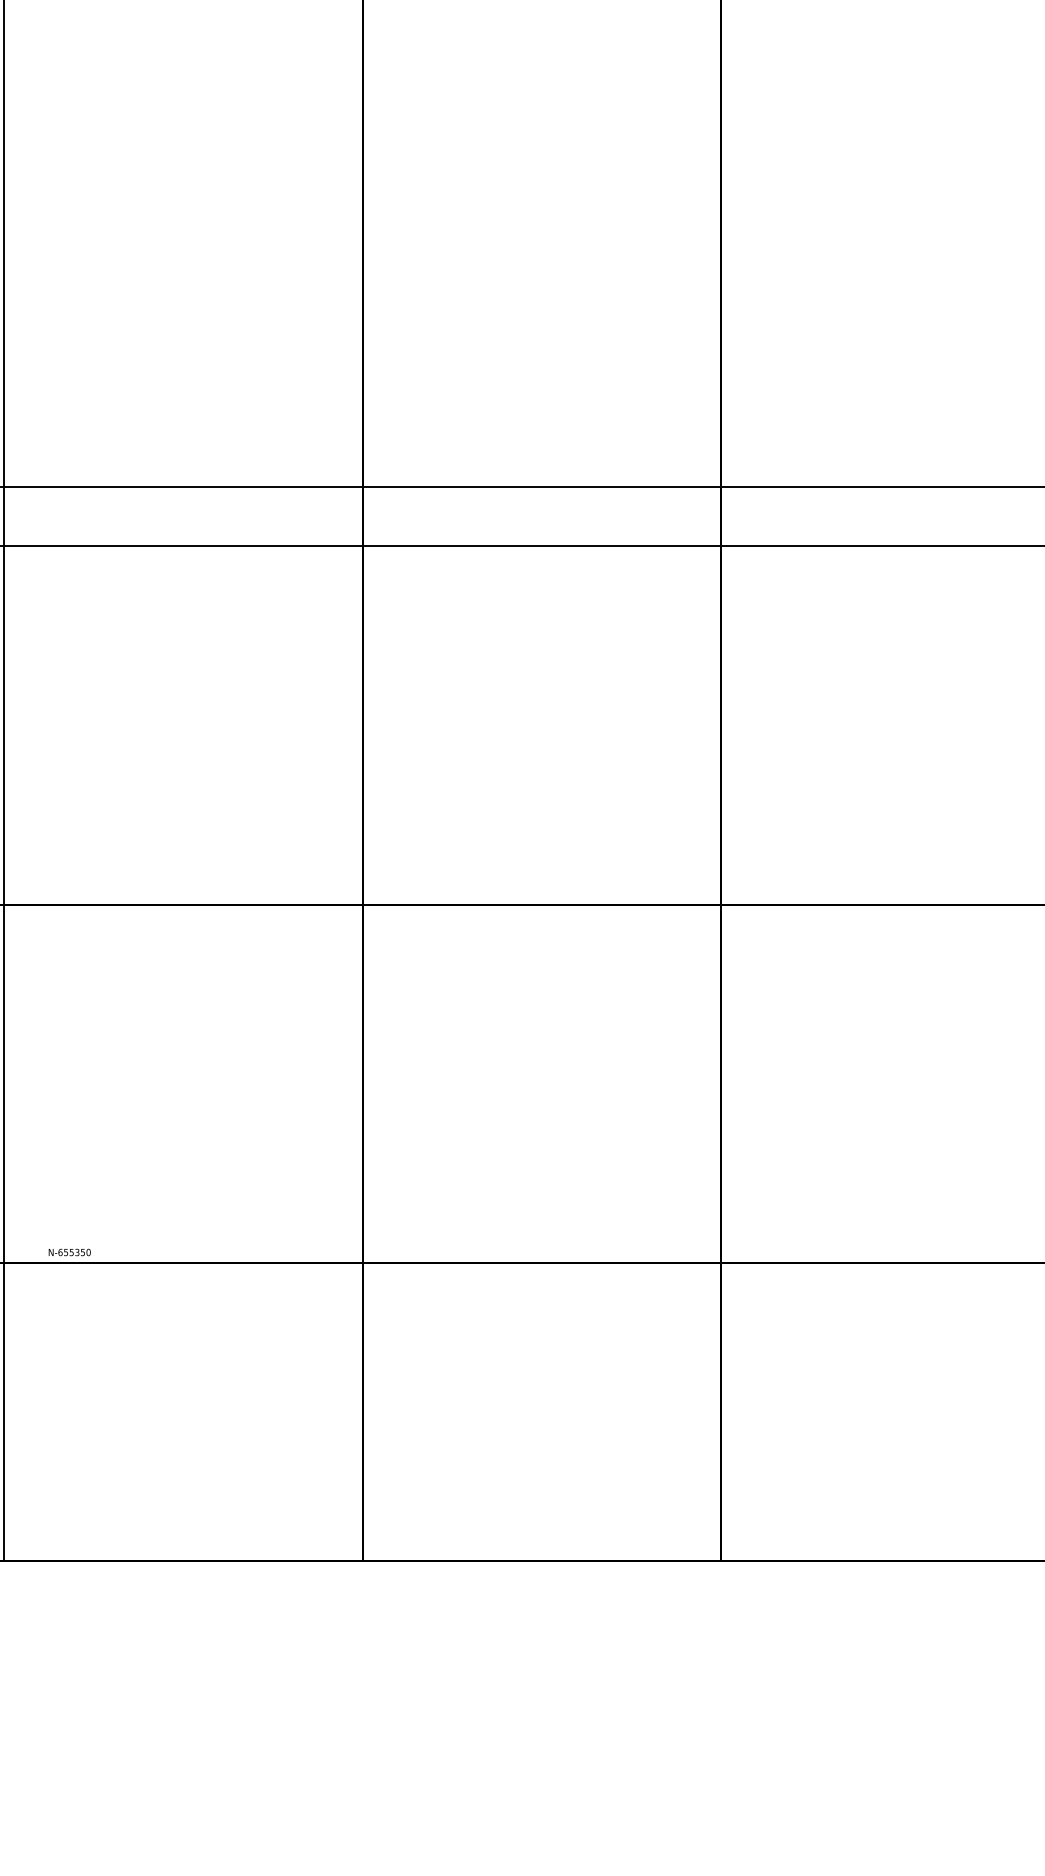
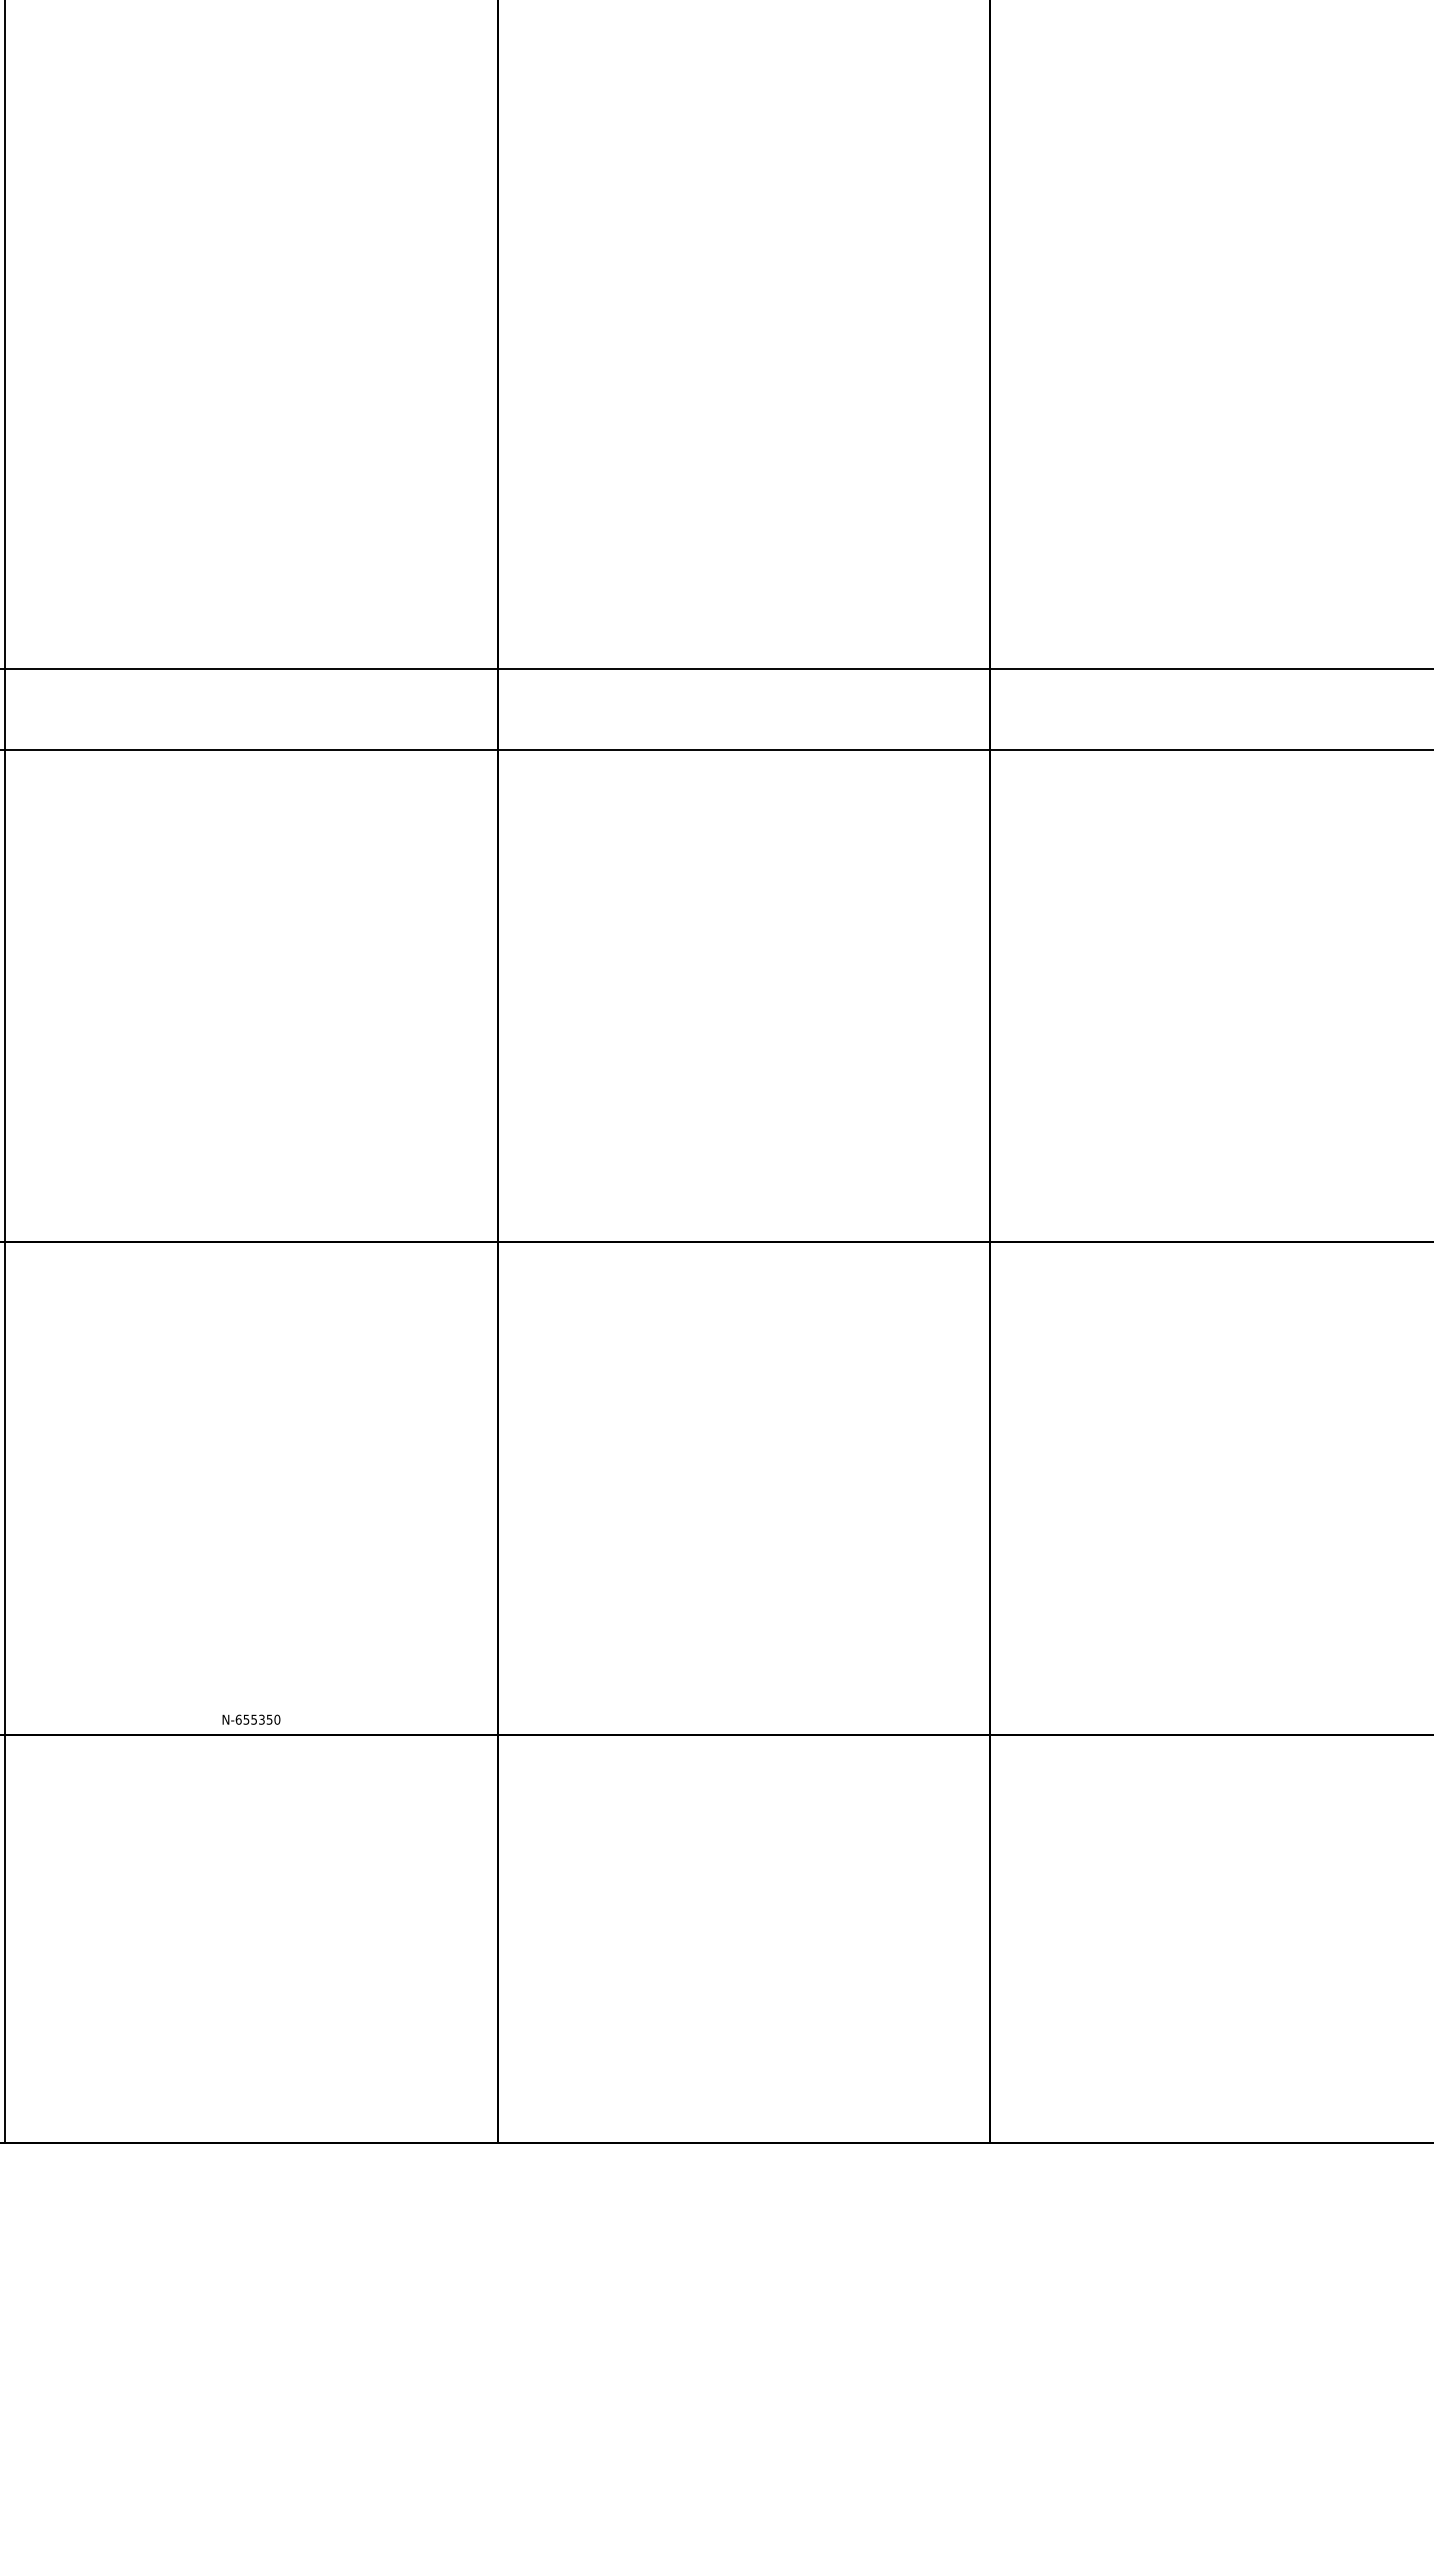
text: (69, 1252) -> (251, 1719), moved

